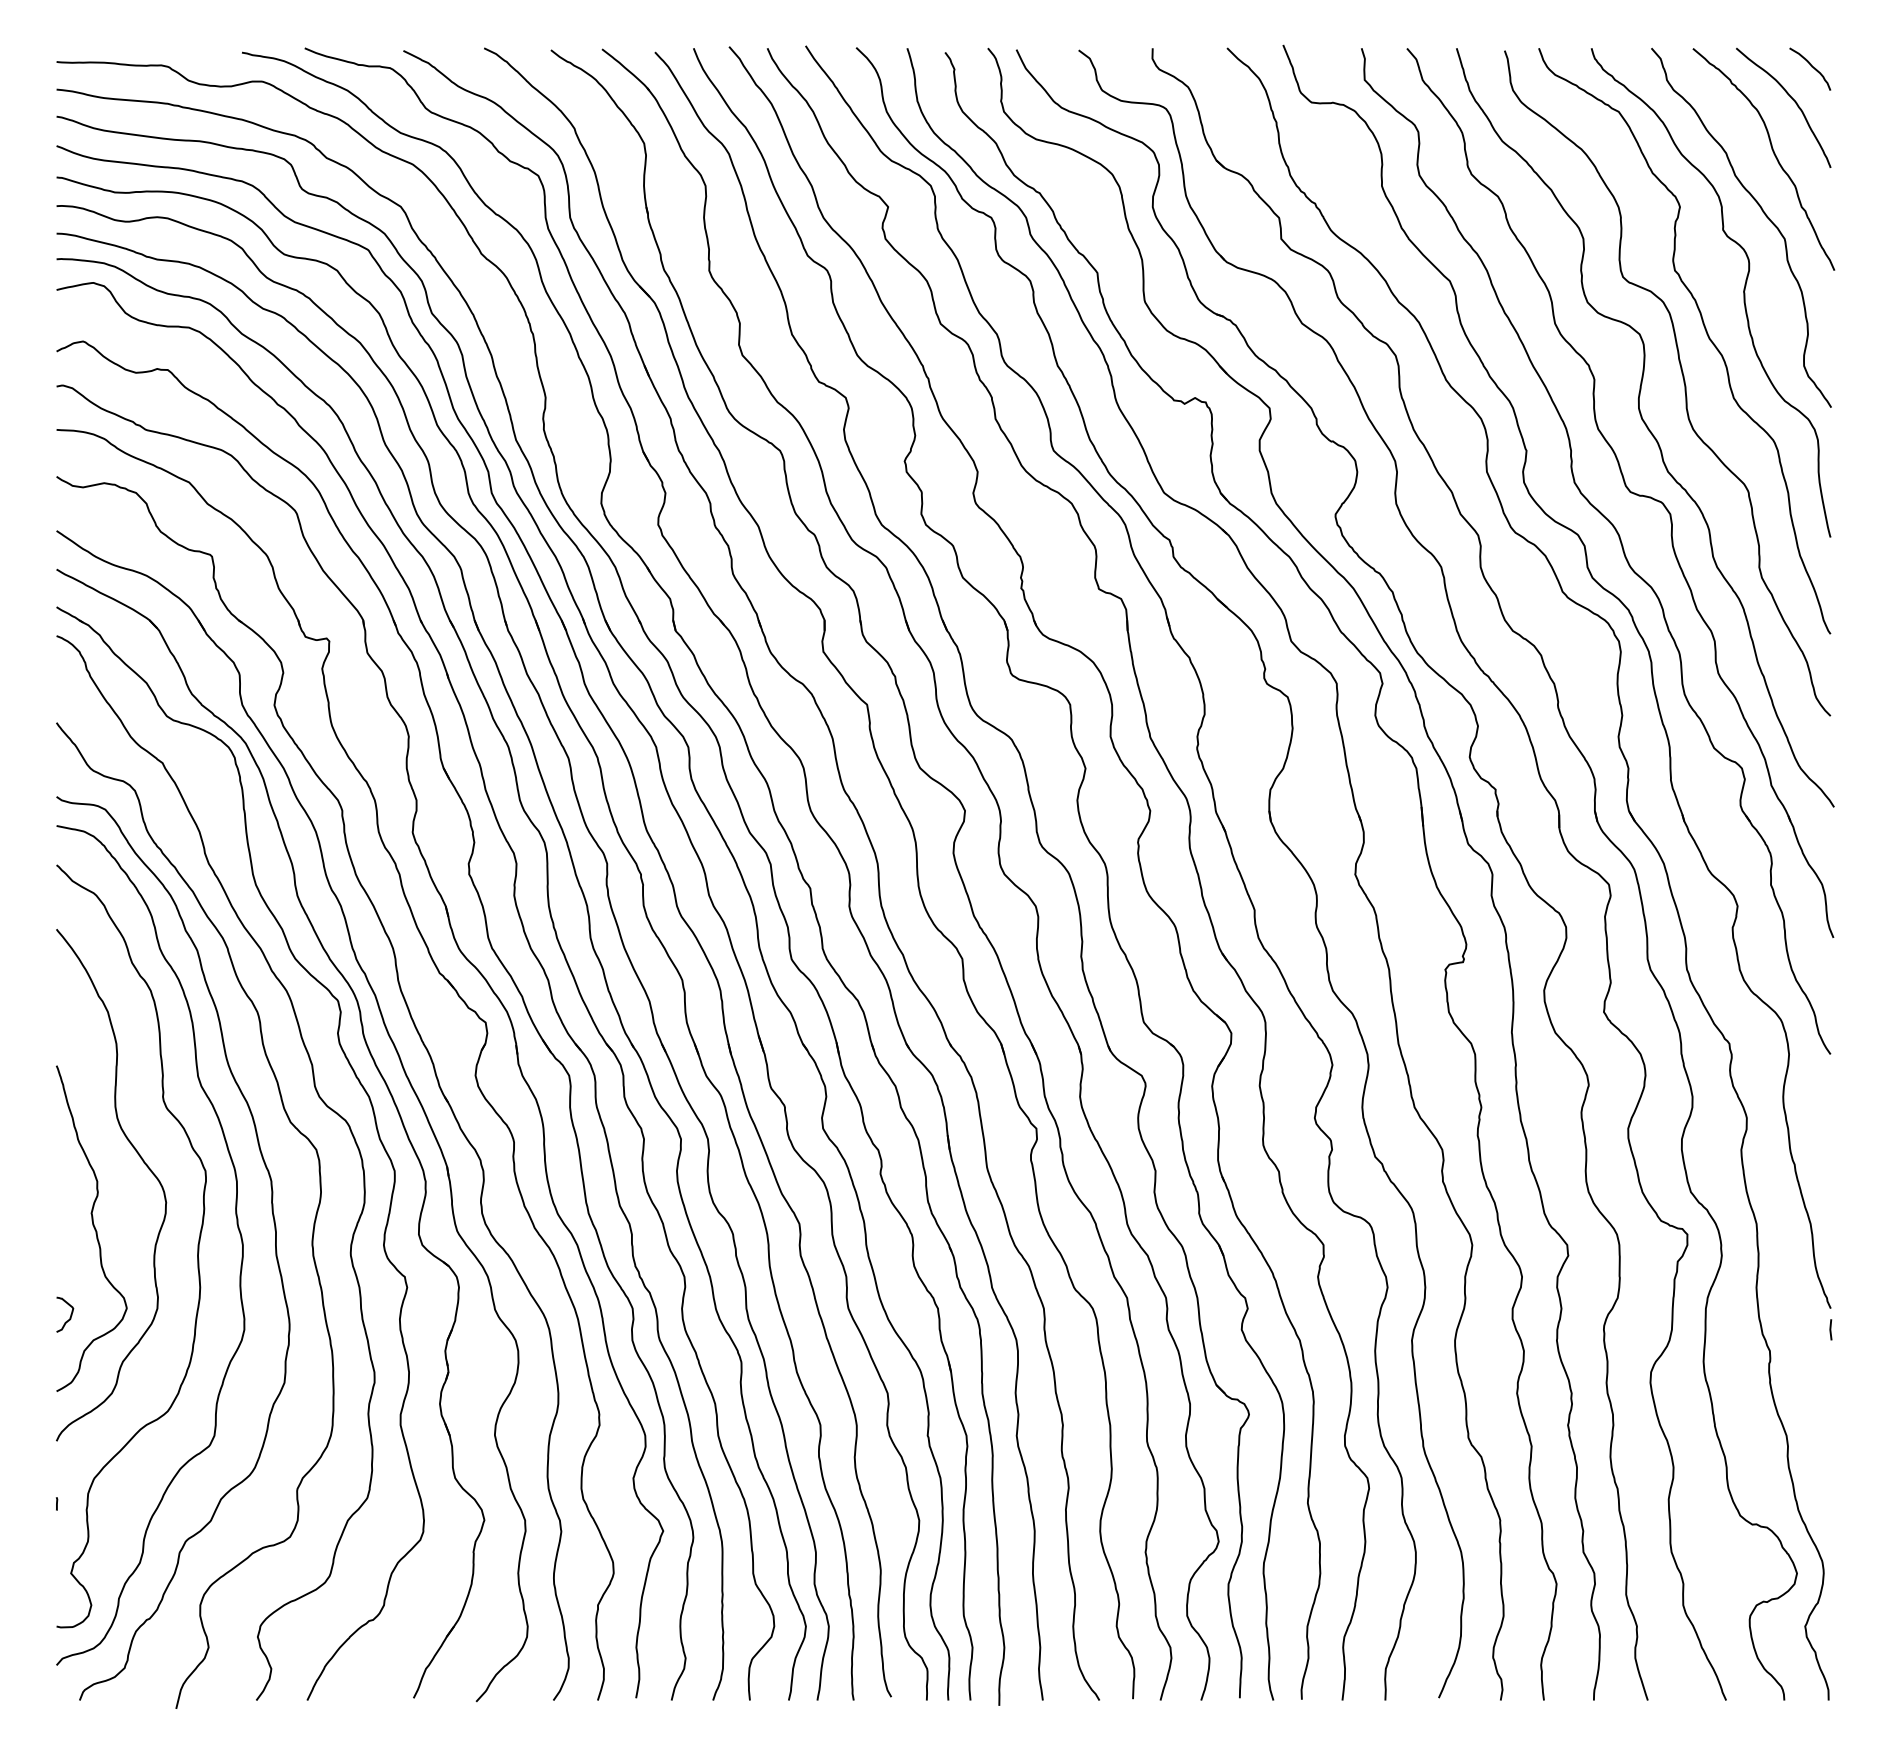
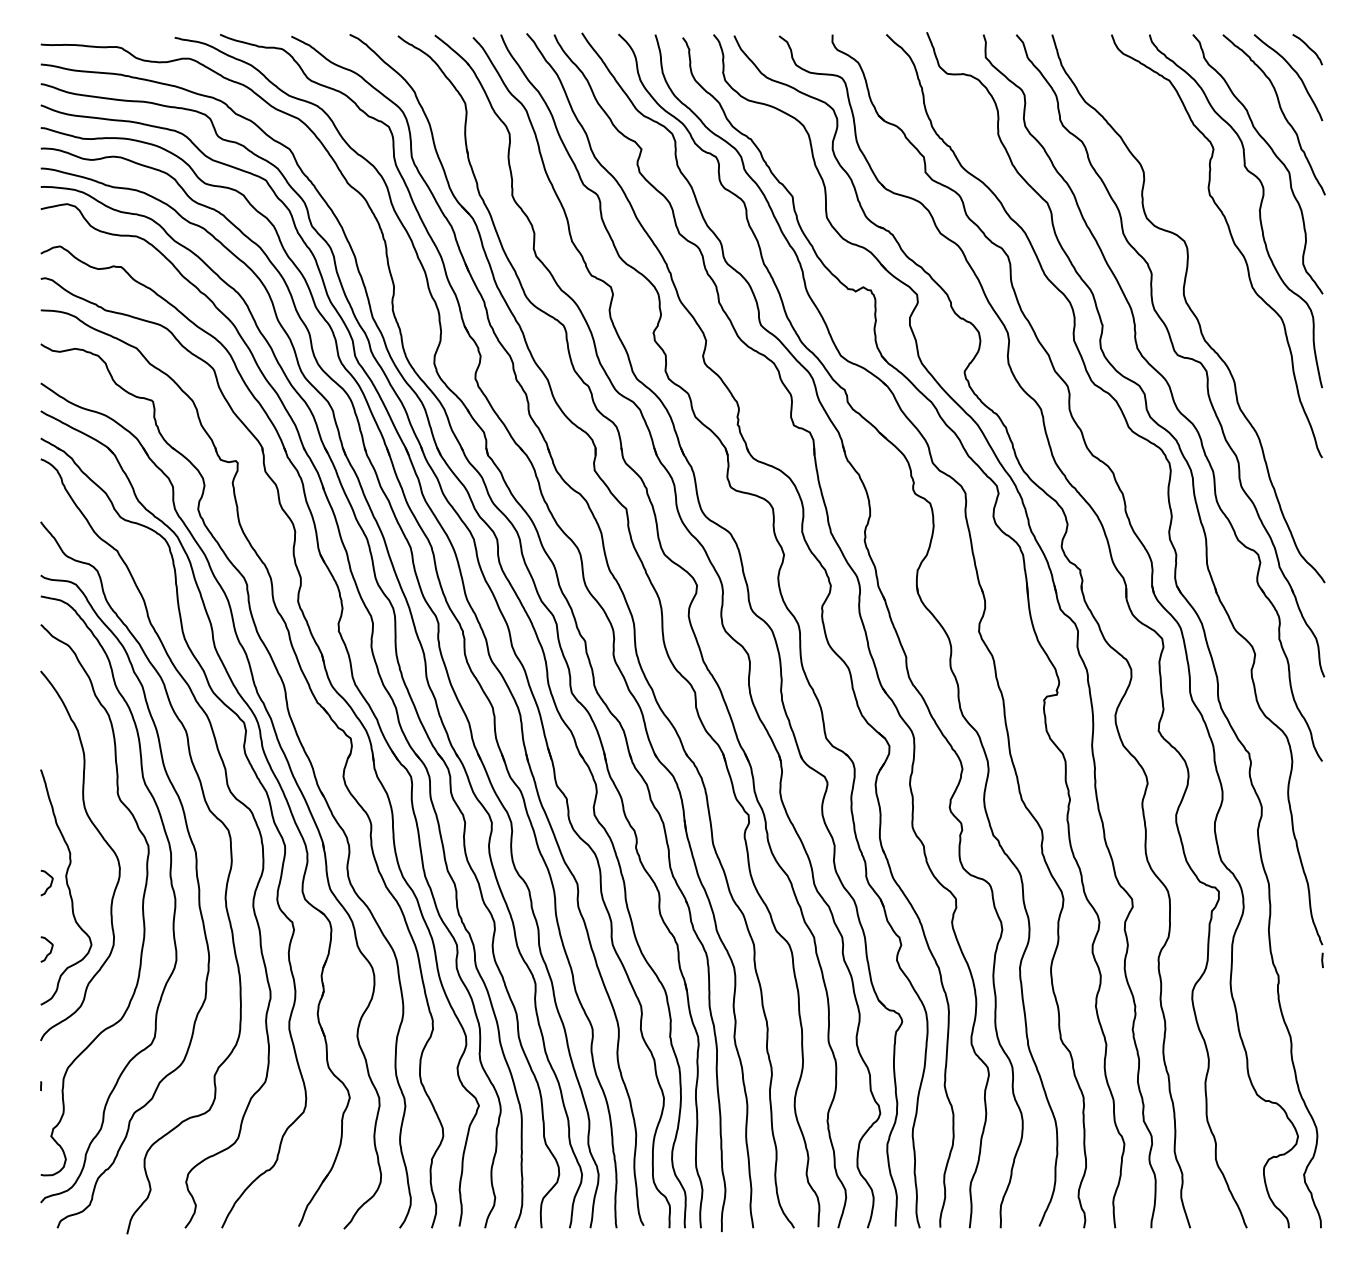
curve: (1682, 378) -> (1215, 273), removed
curve: (70, 1222) -> (50, 882), added

